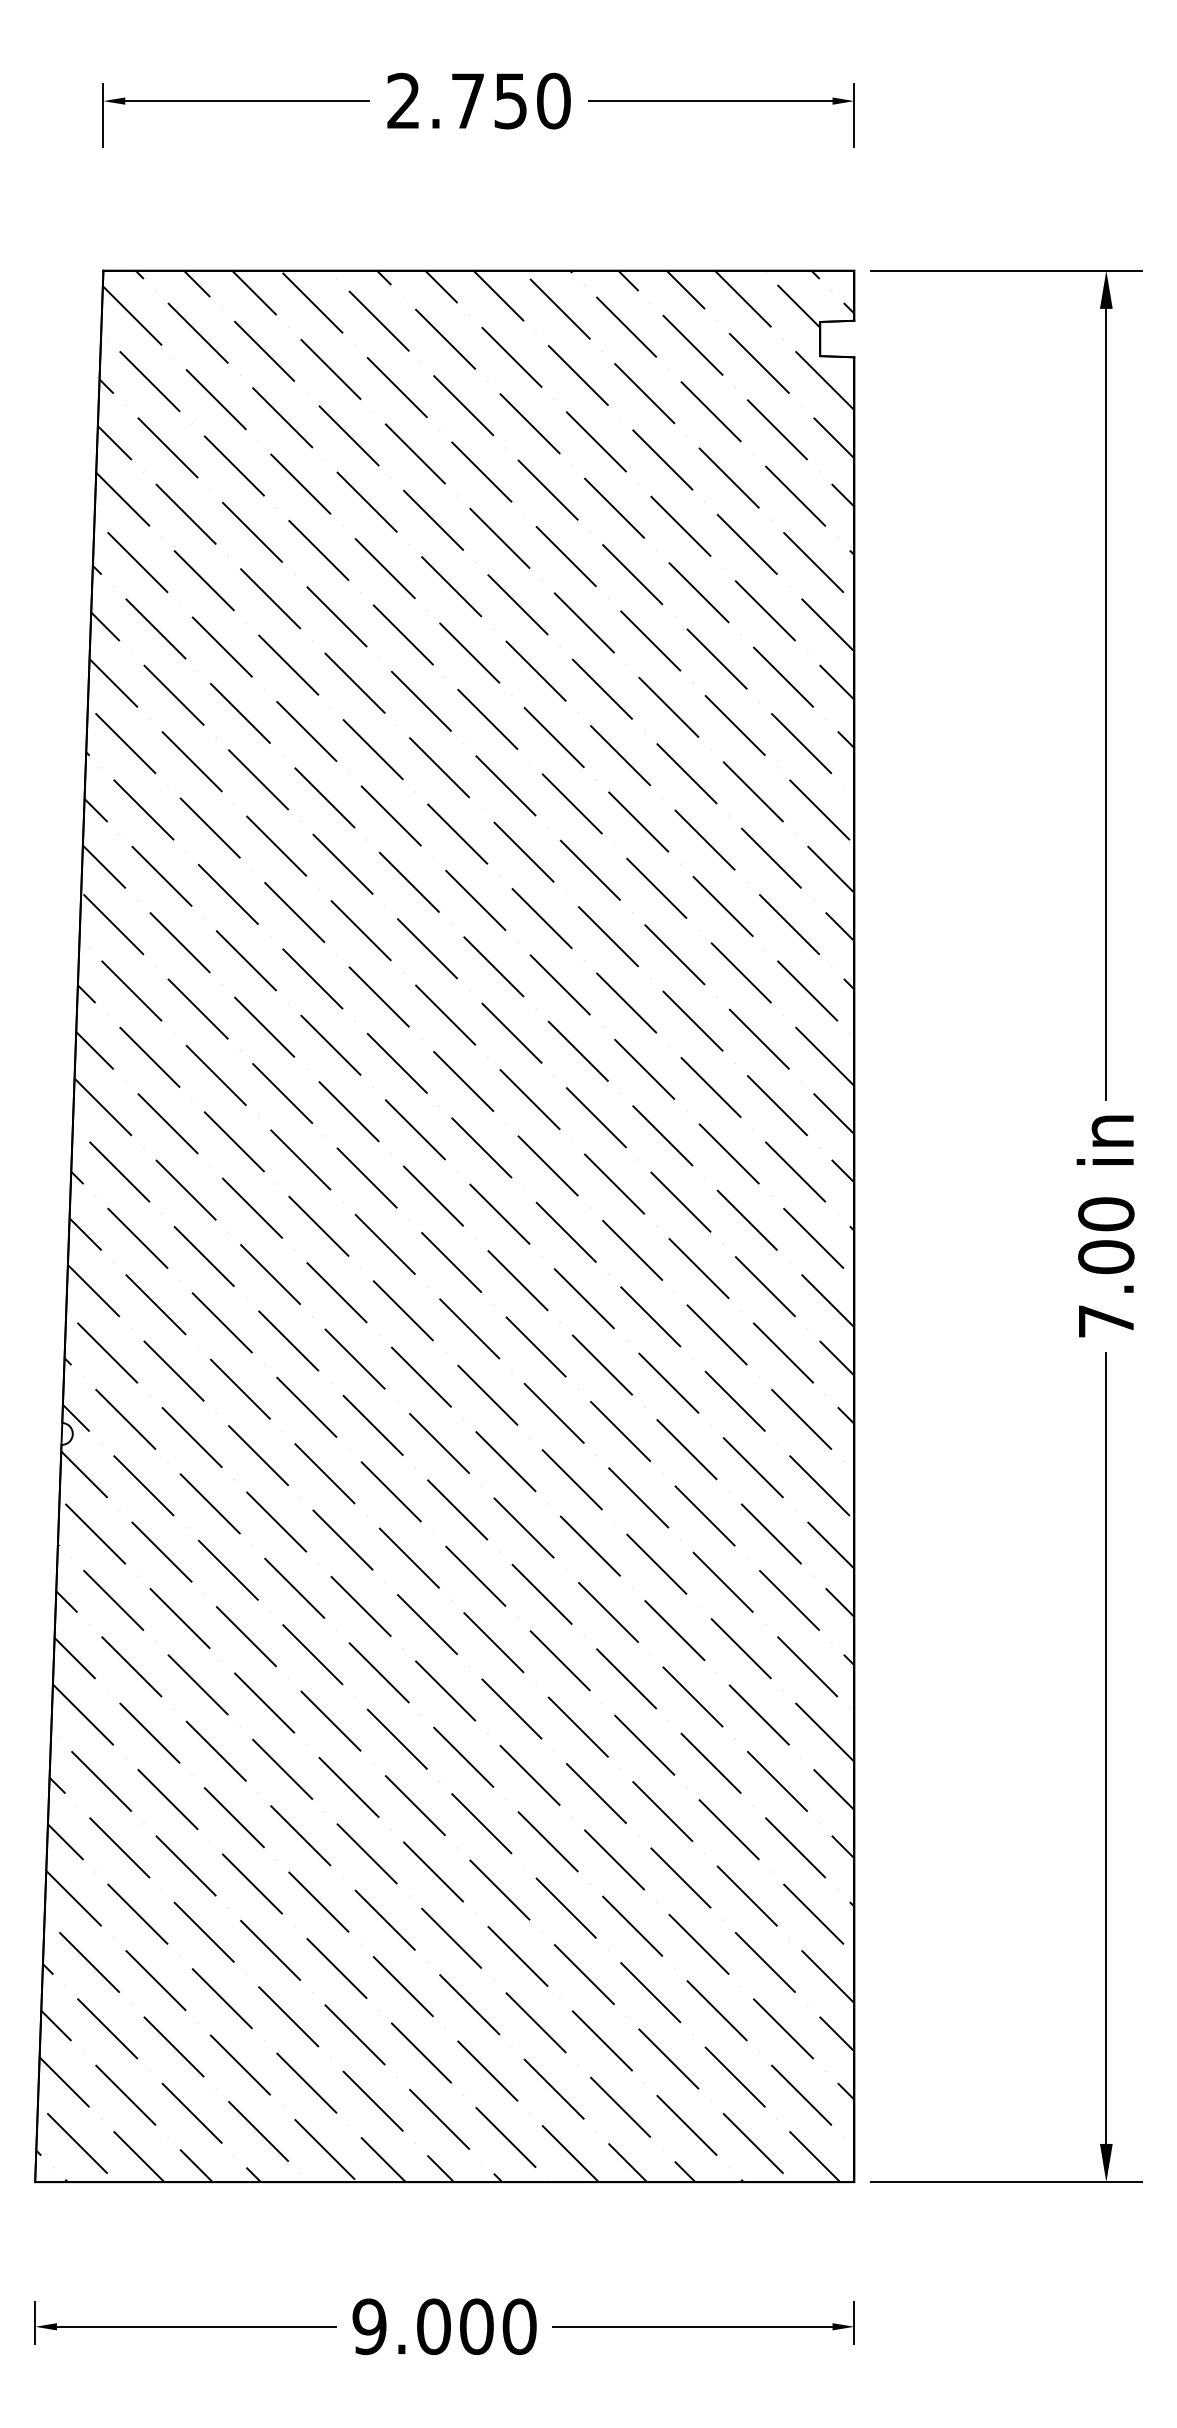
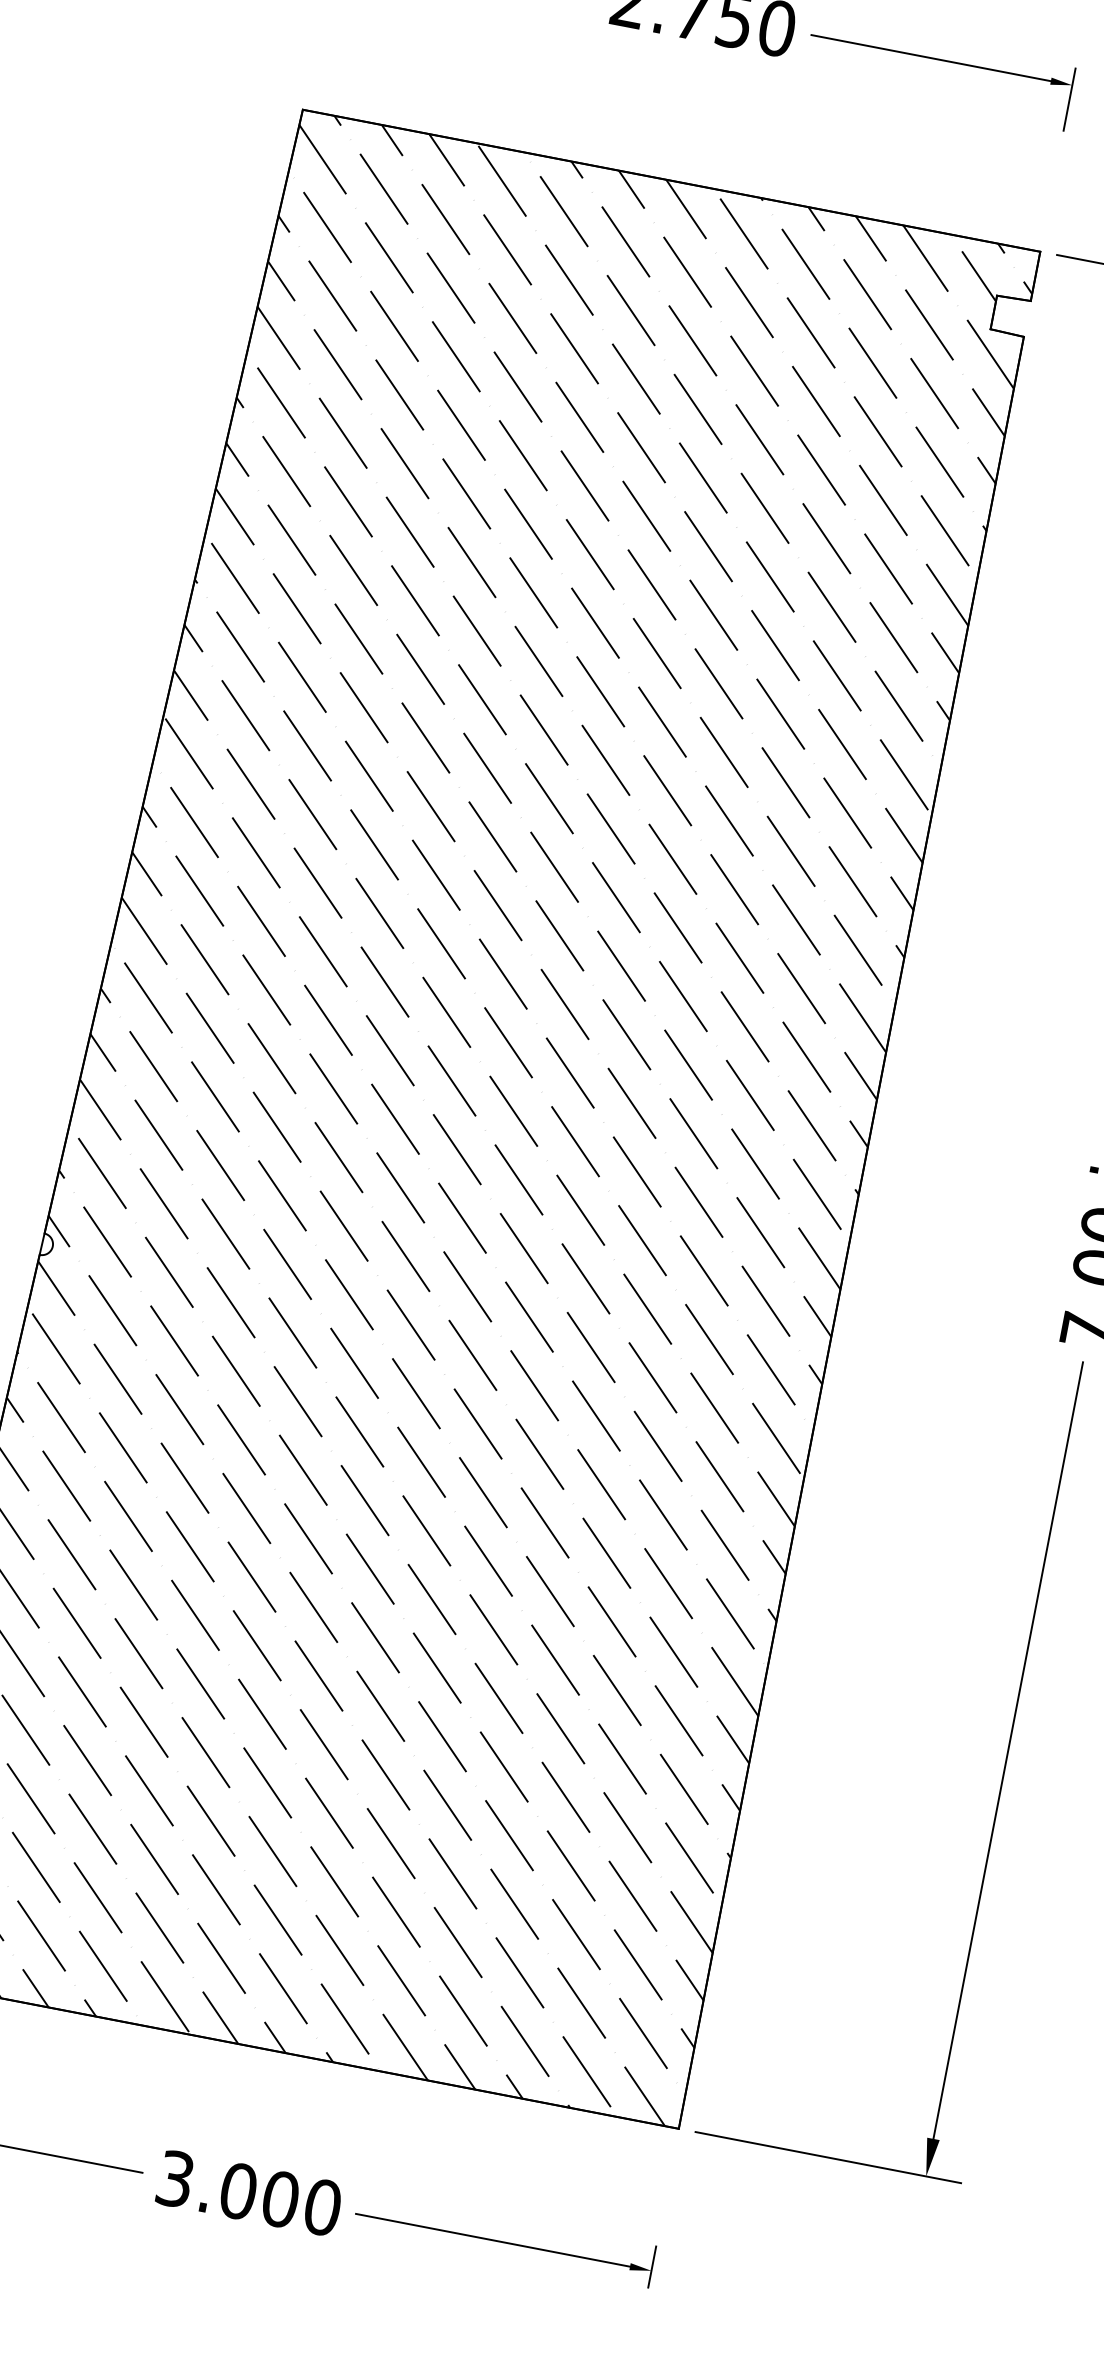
text: (369, 2326) -> (175, 2178), 9.000 -> 3.000

